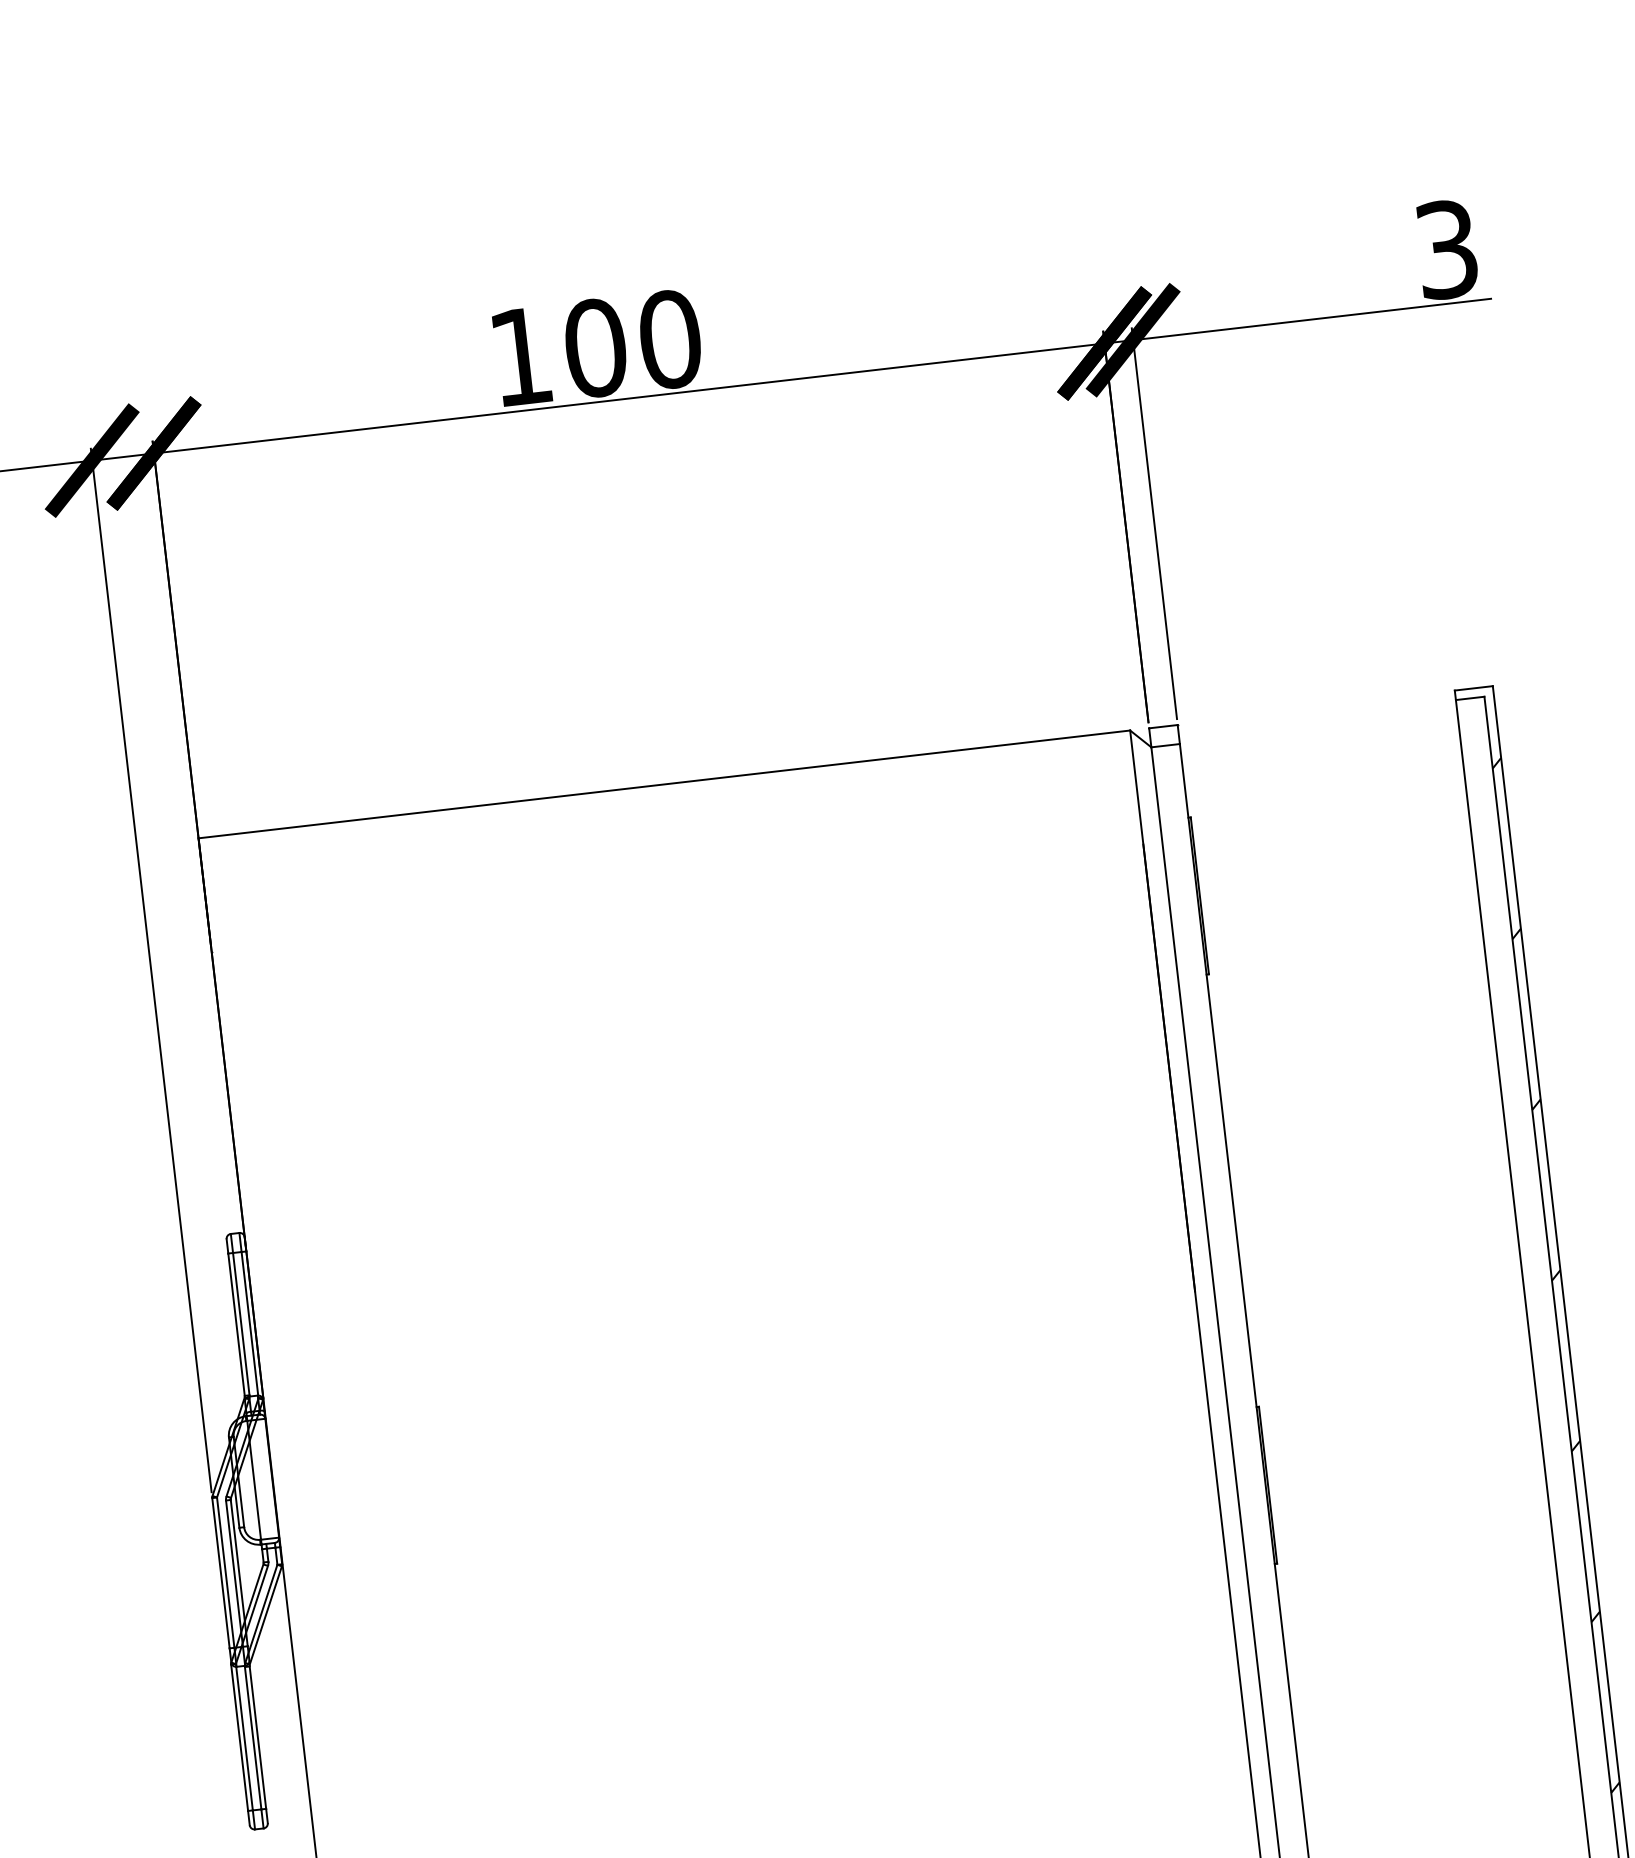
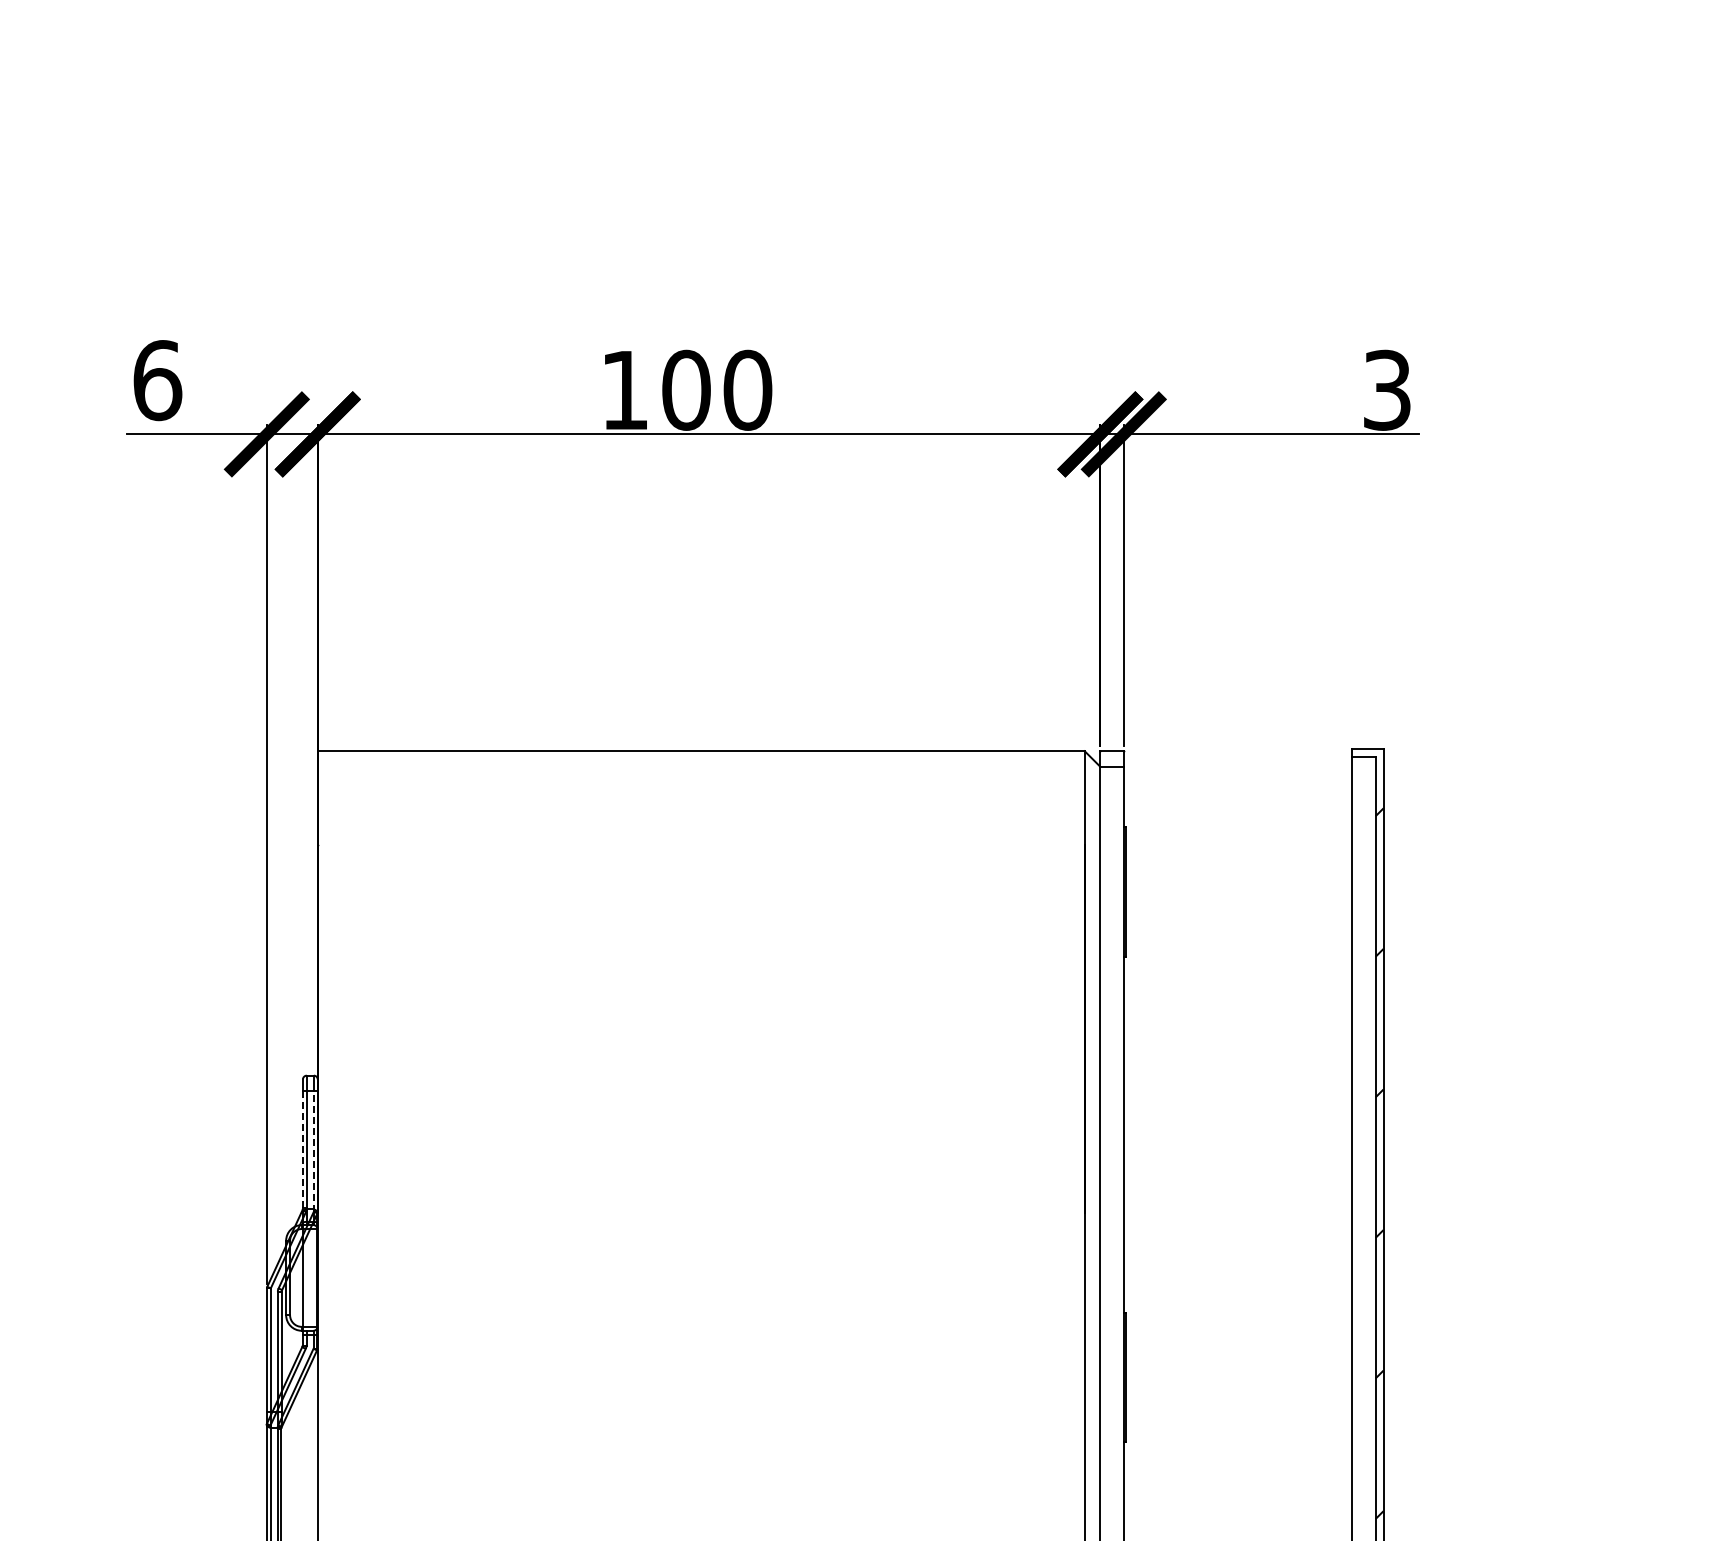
line: (235, 1324) -> (302, 1149), solid -> dashed
line: (249, 1325) -> (313, 1151), solid -> dashed

